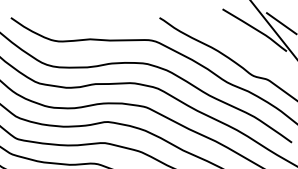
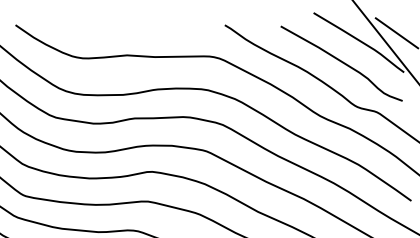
curve: (242, 44) -> (341, 62), added

